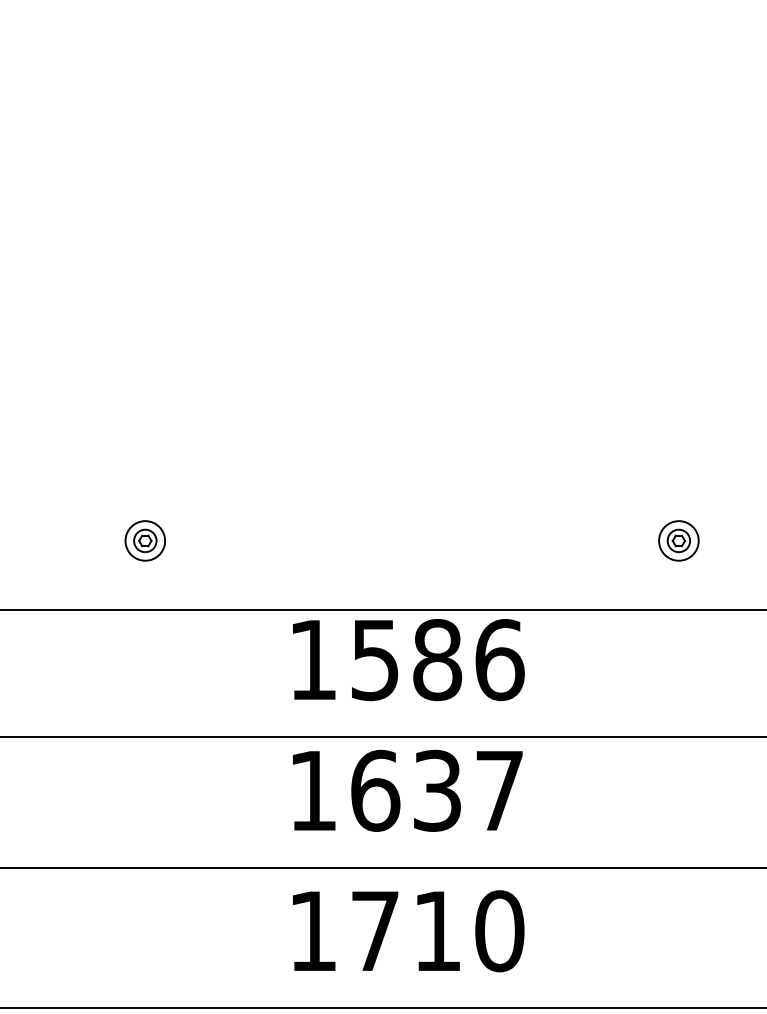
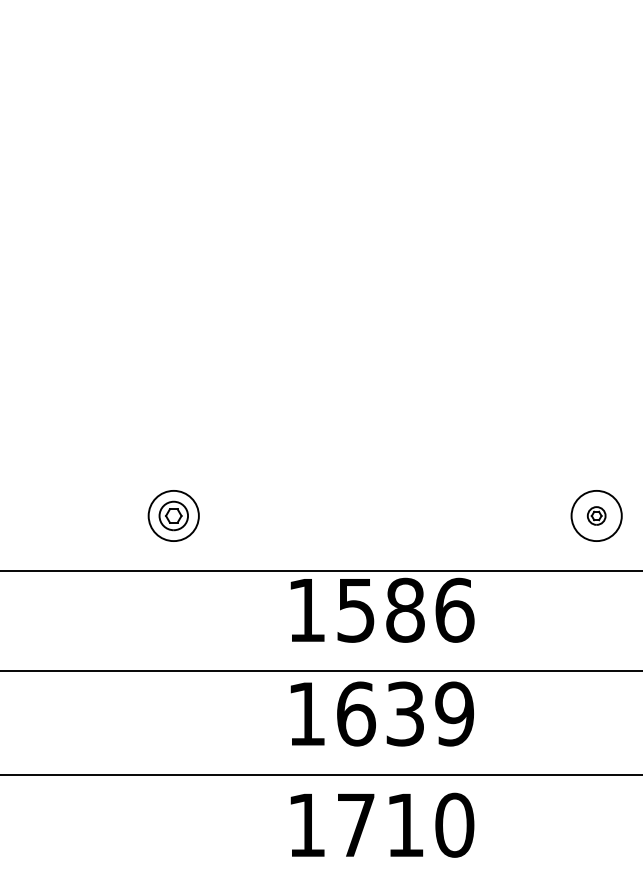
part: (144, 540) -> (173, 515), size x1.6
circle: (678, 540) -> (596, 515), size x1.6
text: (499, 790) -> (454, 713), 1637 -> 1639

